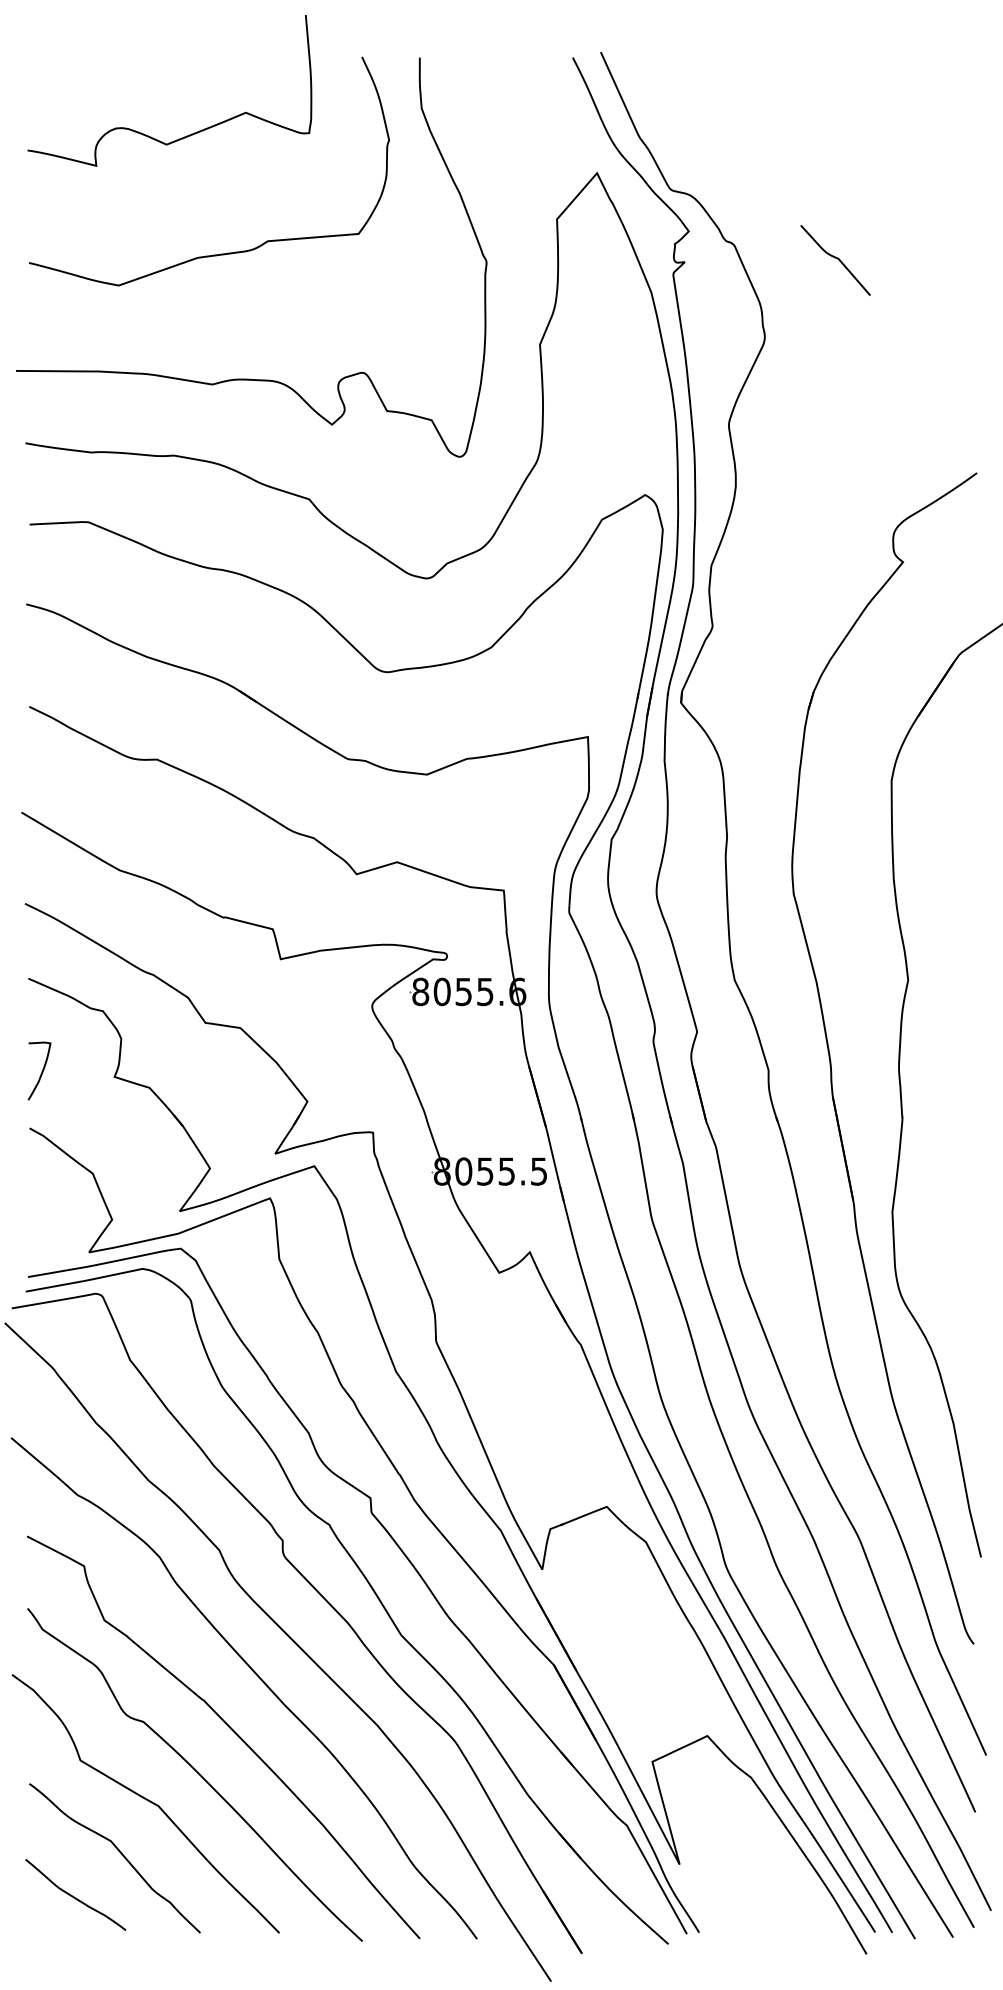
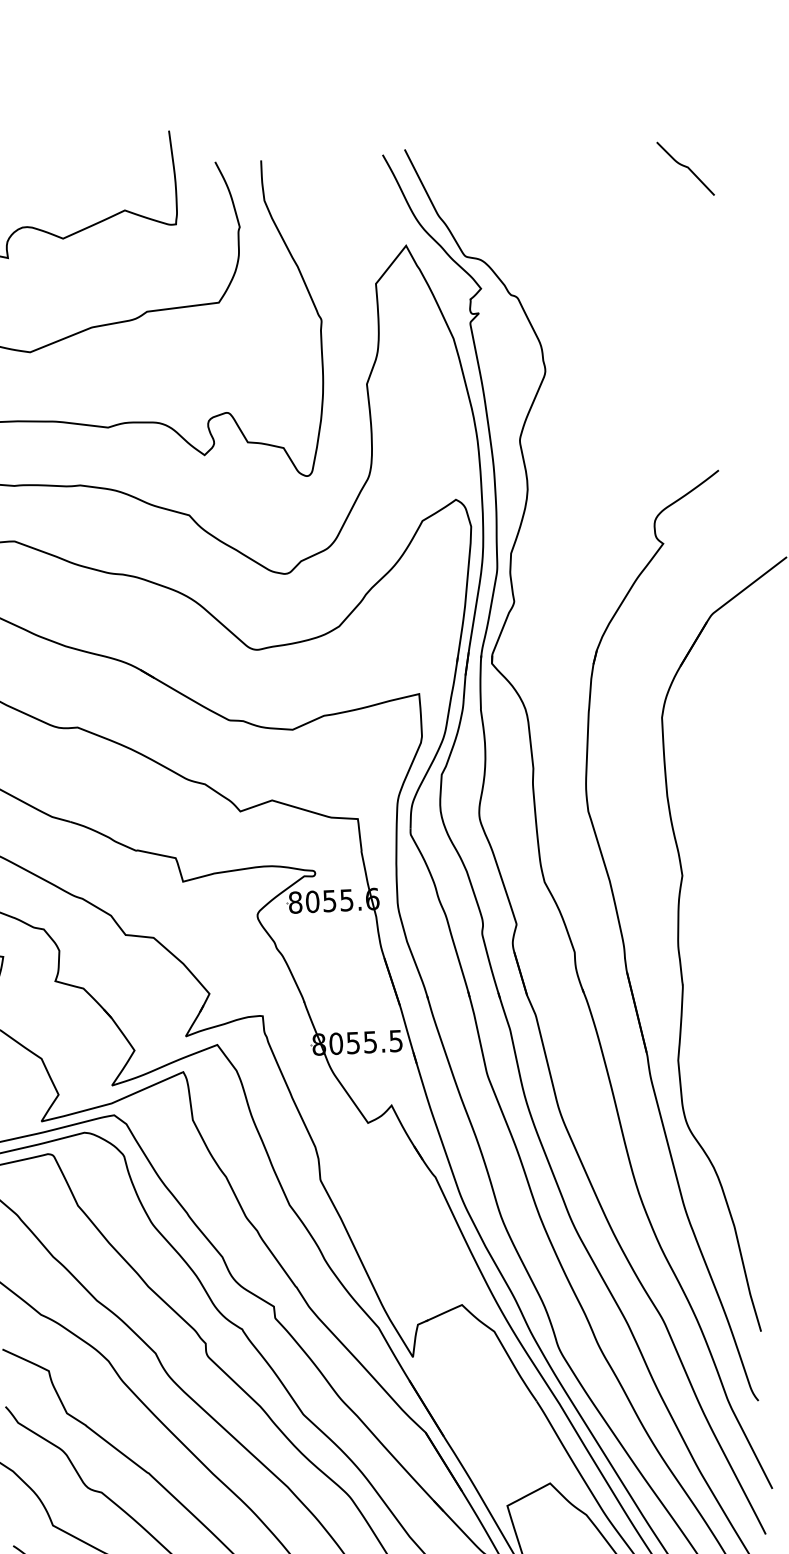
curve: (835, 258) -> (685, 167), moved

